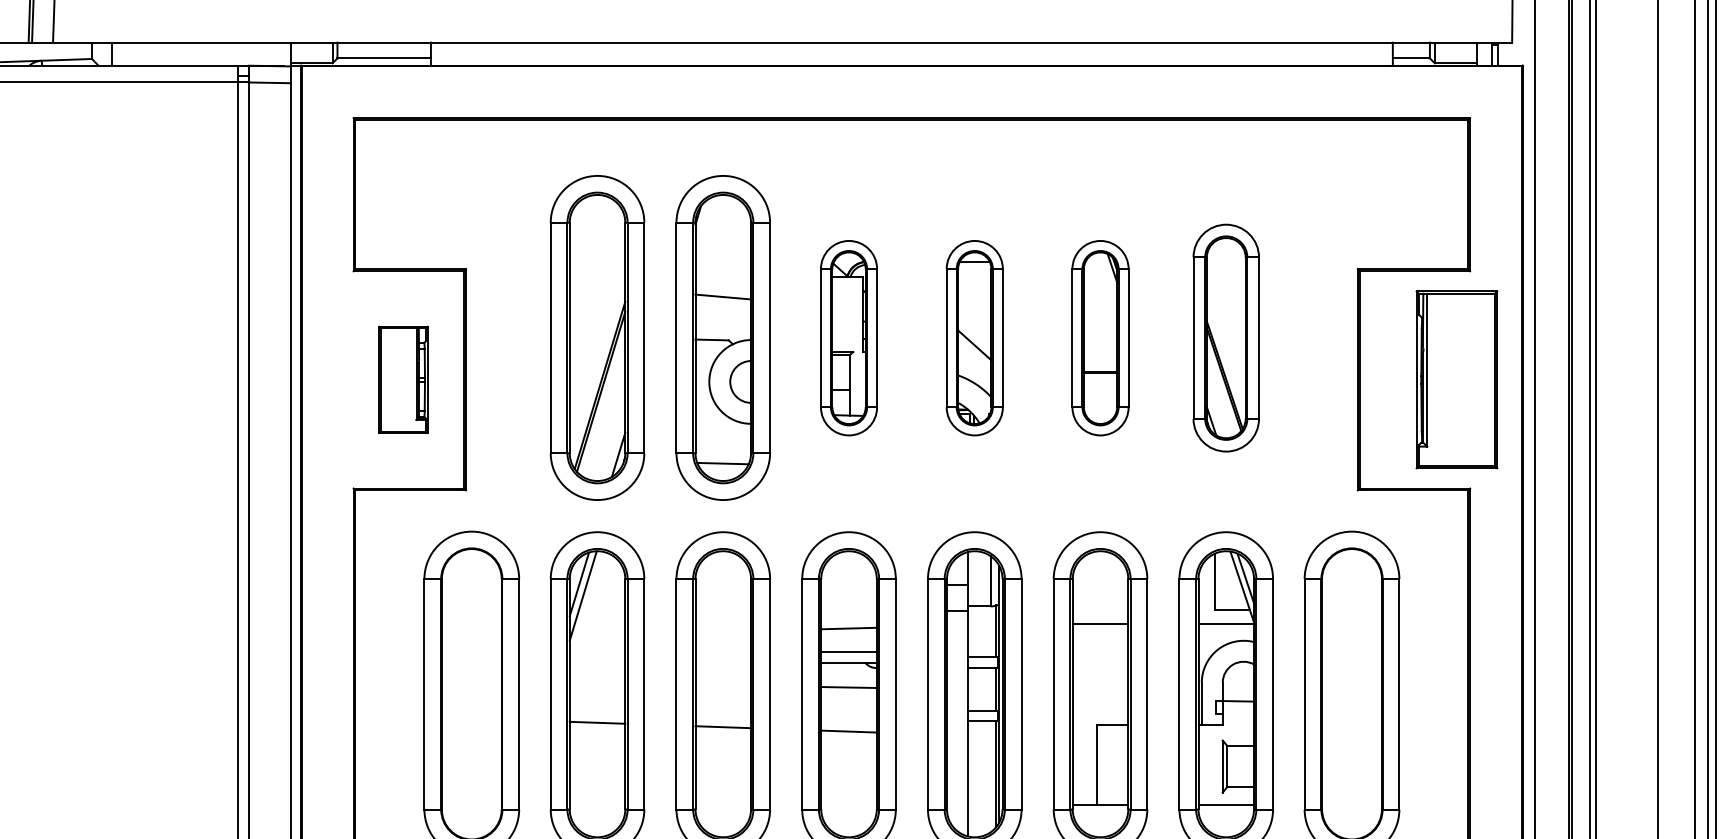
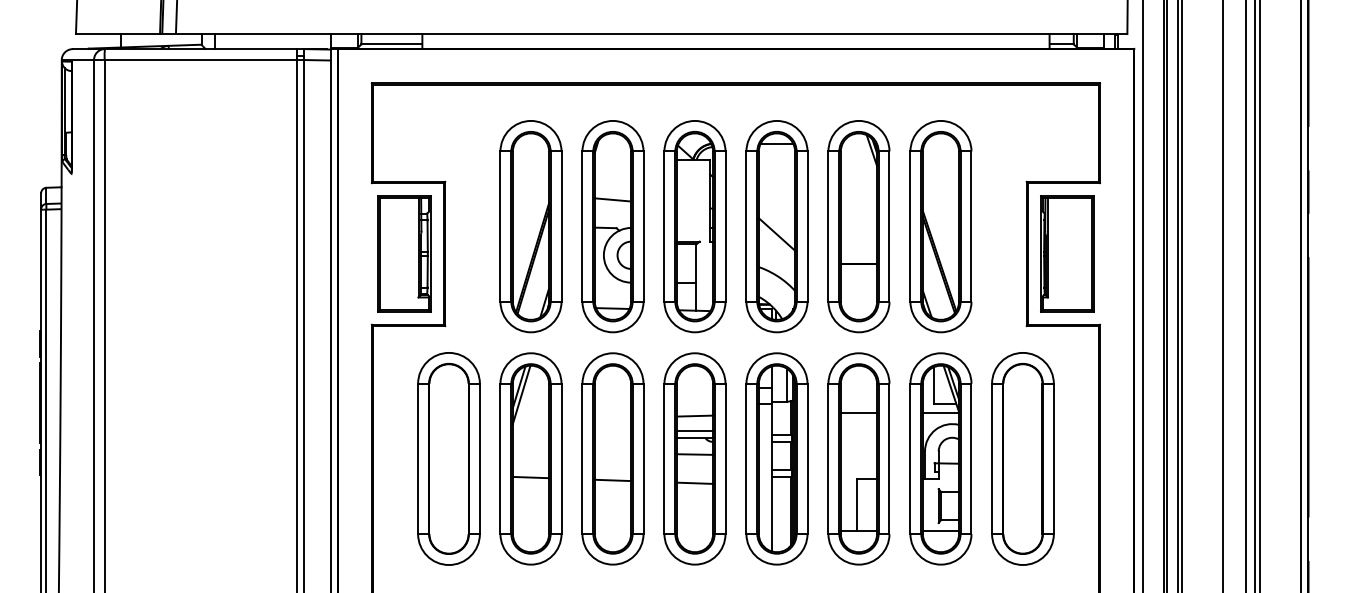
part: (848, 337) -> (694, 226), size x1.67
part: (974, 337) -> (776, 226), size x1.67
part: (1099, 337) -> (858, 226), size x1.67
part: (1225, 337) -> (940, 226), size x1.43
part: (403, 379) -> (404, 253), size x1.67
part: (1457, 379) -> (1067, 253), moved

